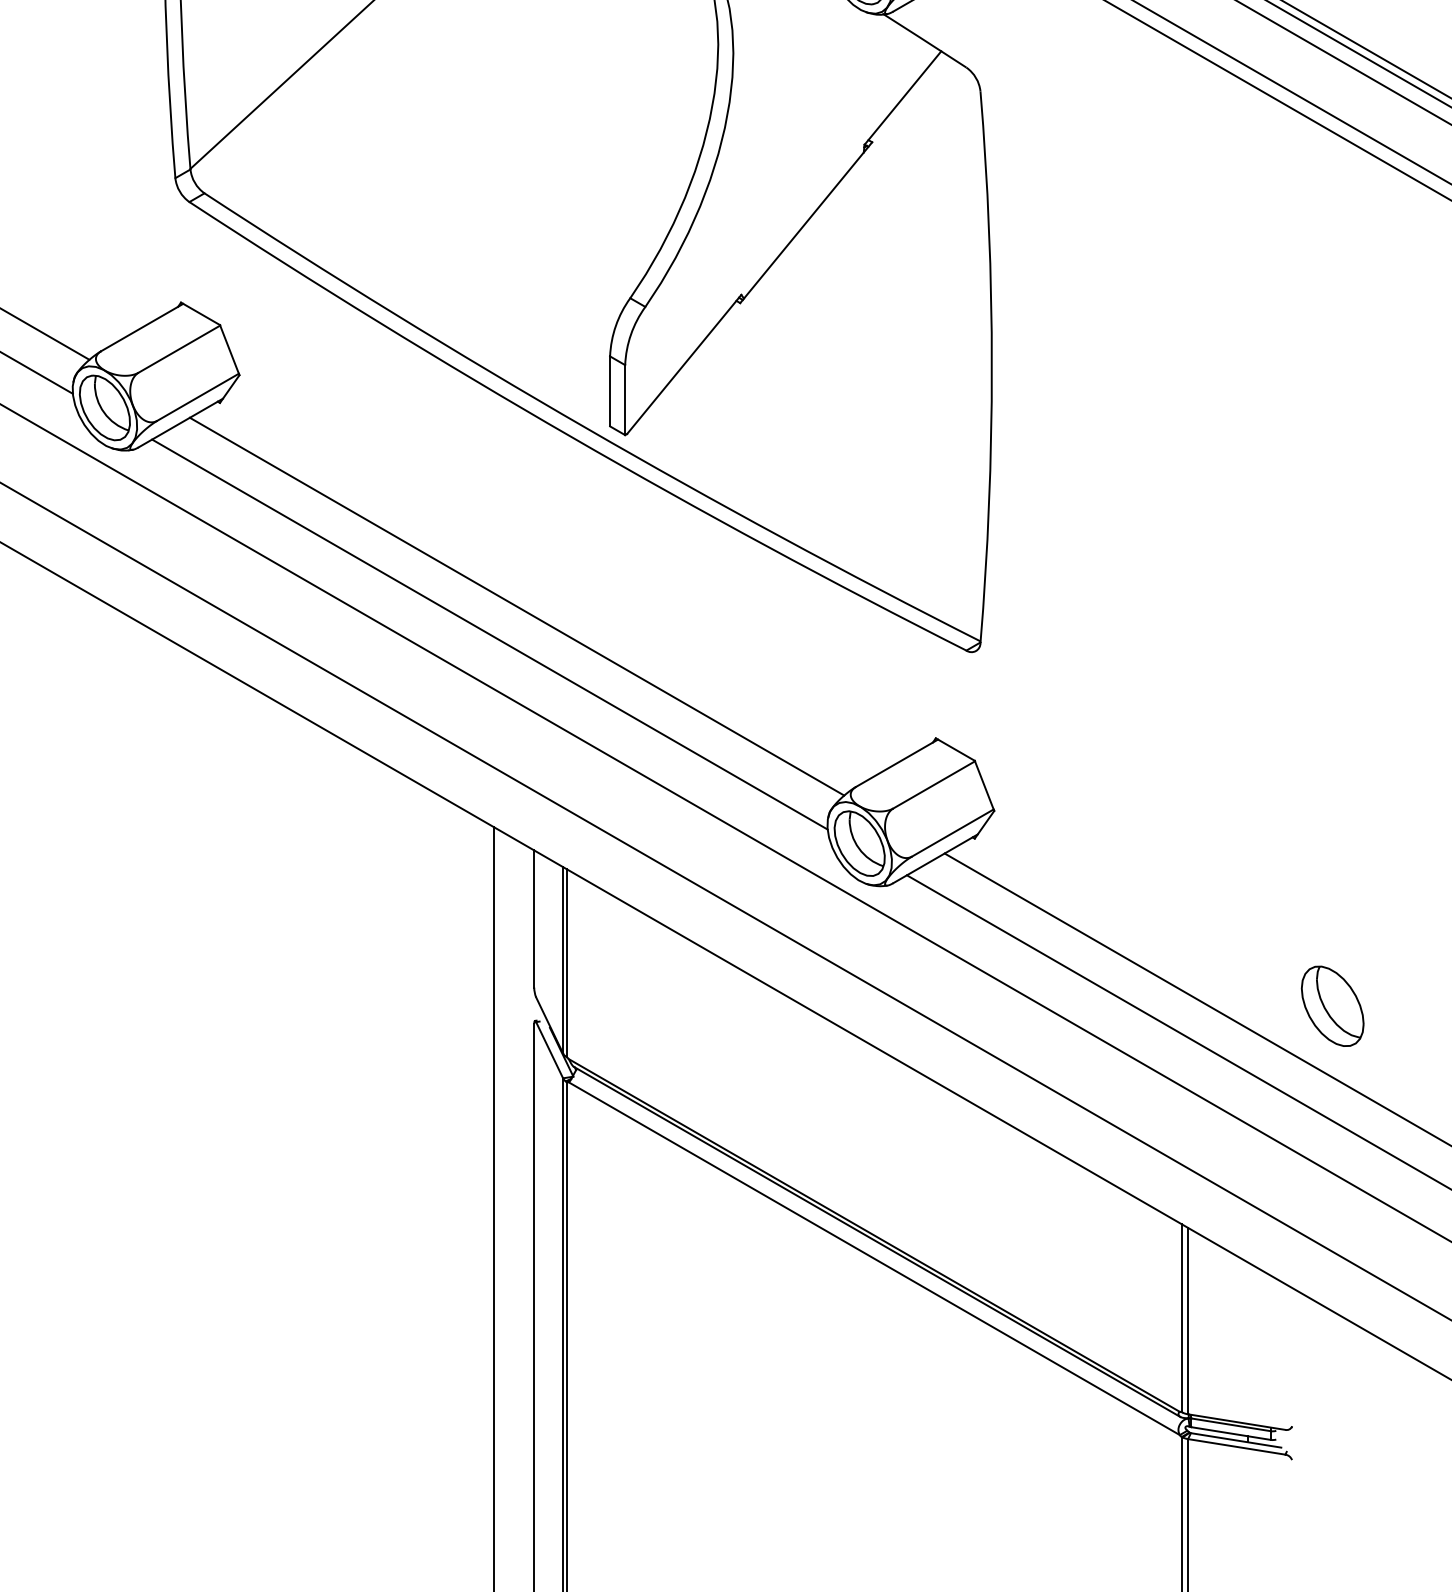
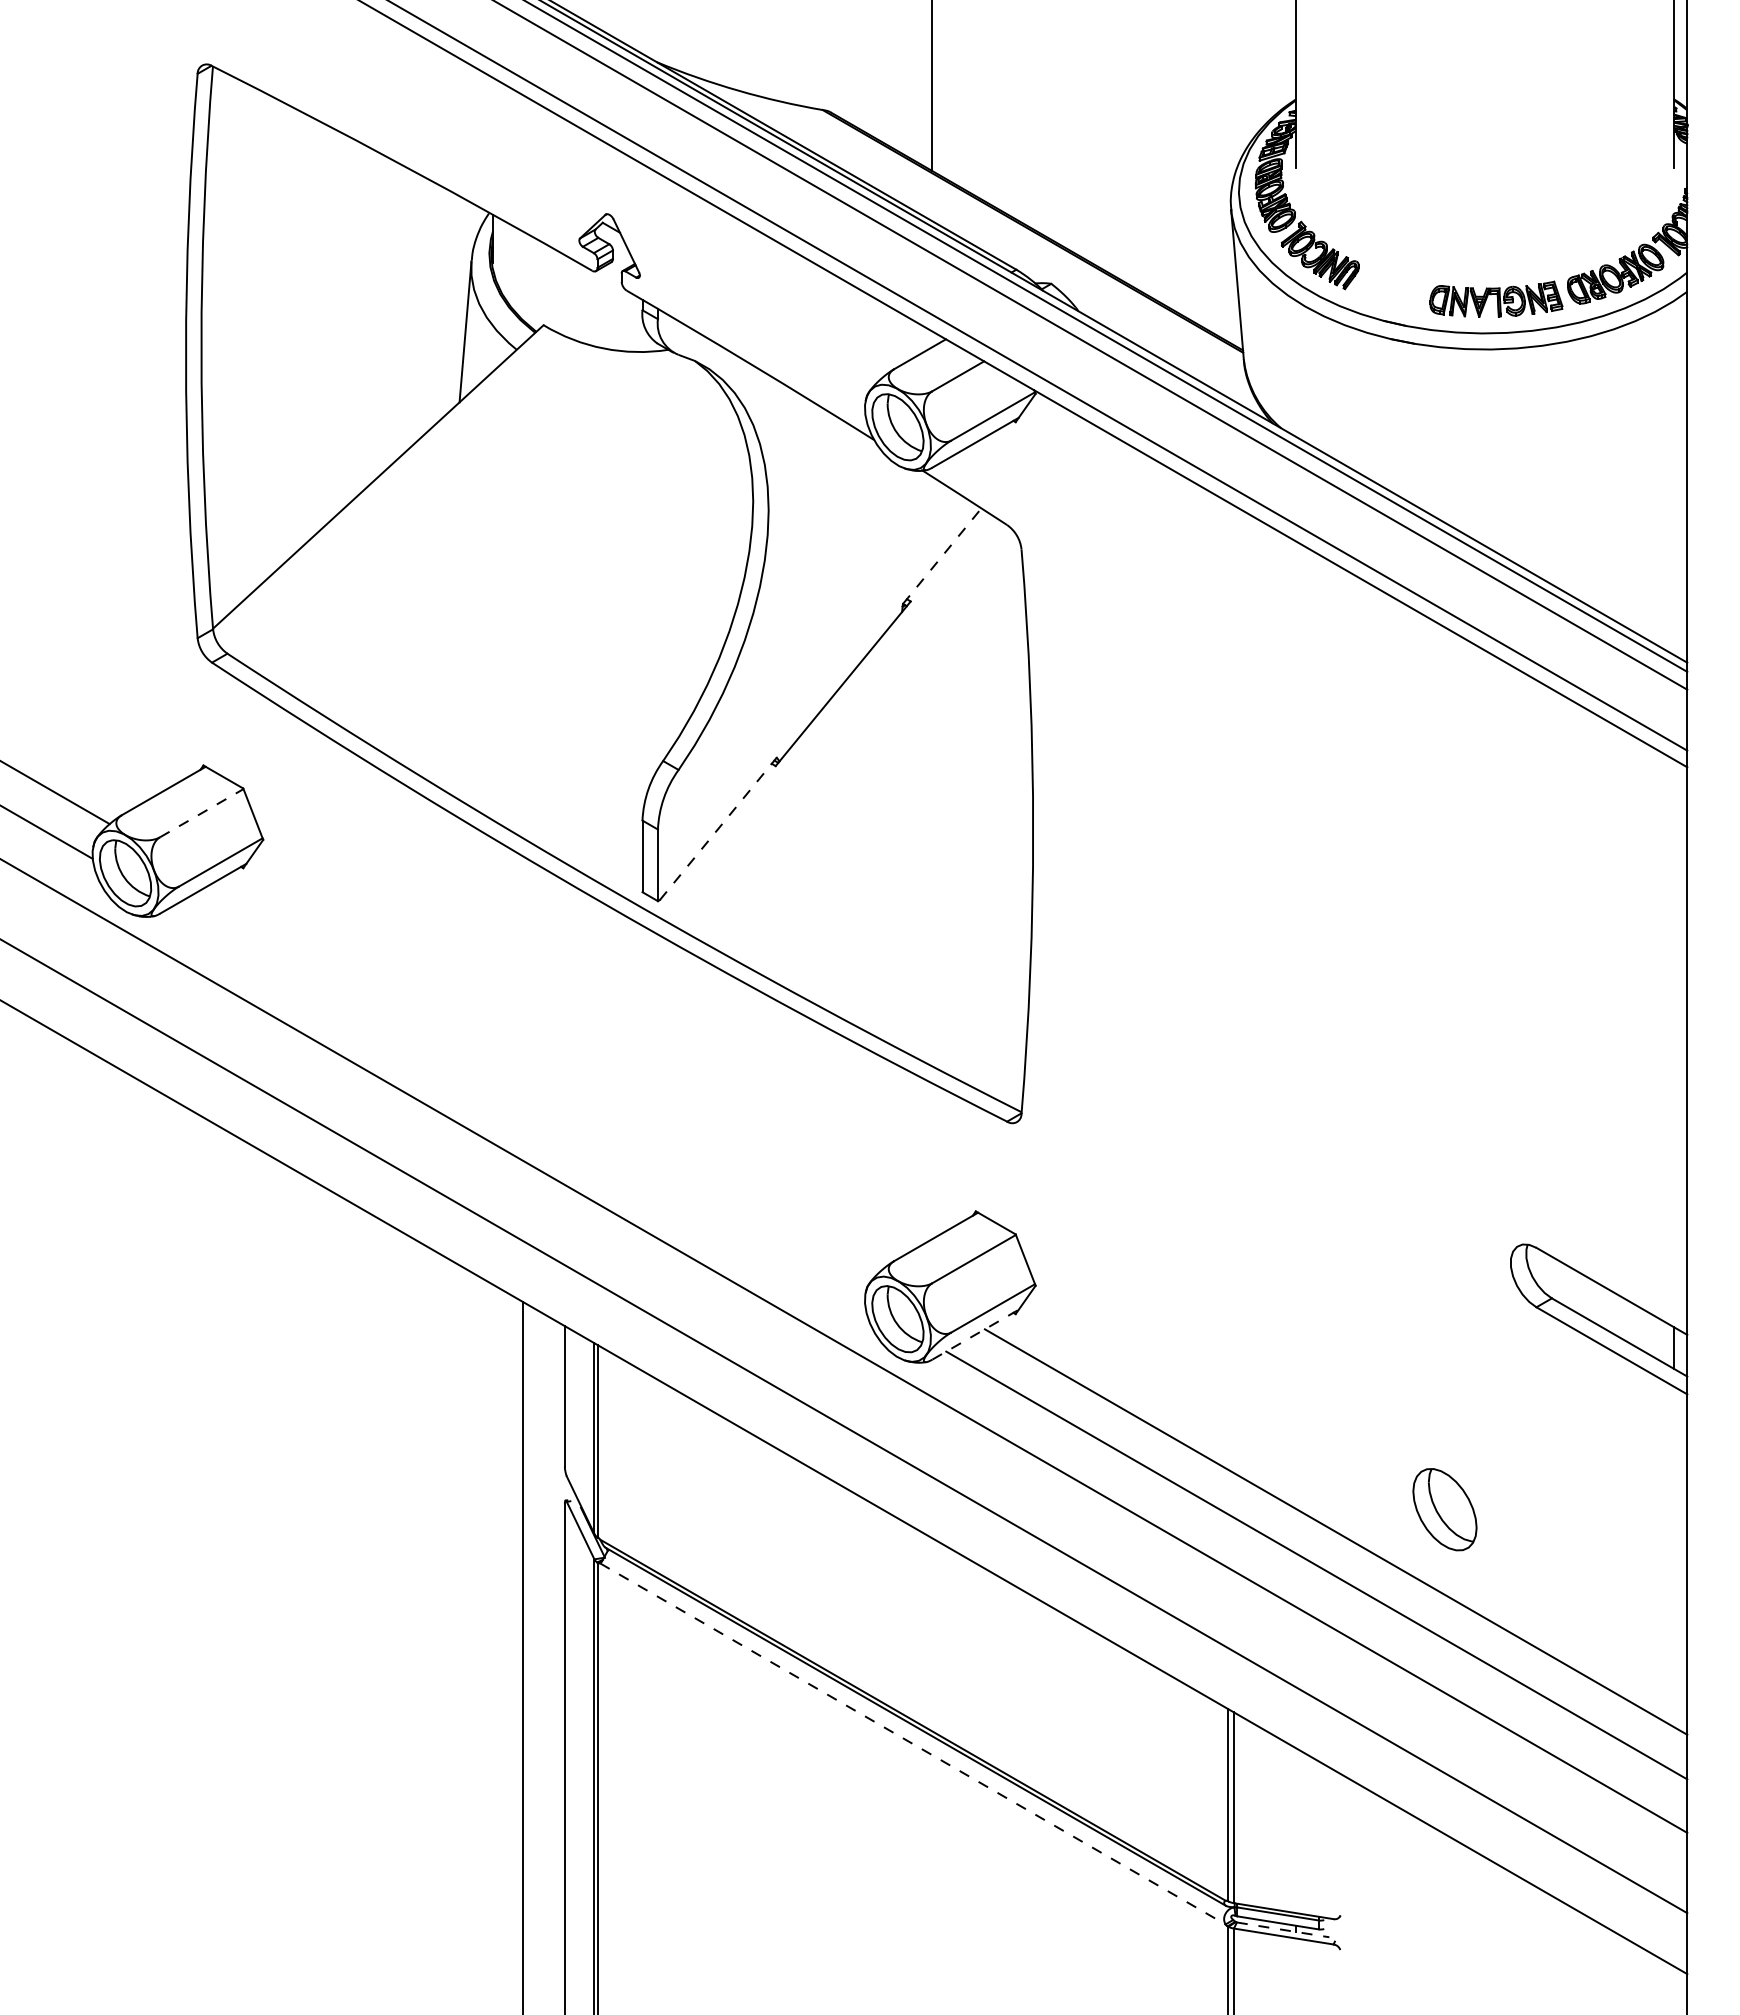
line: (903, 98) -> (942, 556), solid -> dashed
line: (180, 348) -> (202, 812), solid -> dashed
line: (684, 364) -> (718, 828), solid -> dashed
line: (517, 606) -> (547, 1076), removed
line: (489, 633) -> (519, 1104), removed
line: (935, 858) -> (975, 1334), solid -> dashed
part: (1332, 1006) -> (1444, 1509), moved
line: (874, 1259) -> (913, 1744), solid -> dashed
line: (1236, 1440) -> (1283, 1929), solid -> dashed

